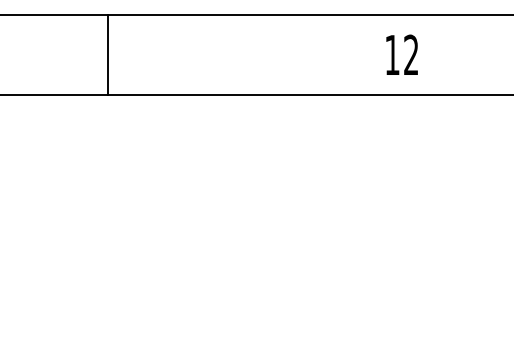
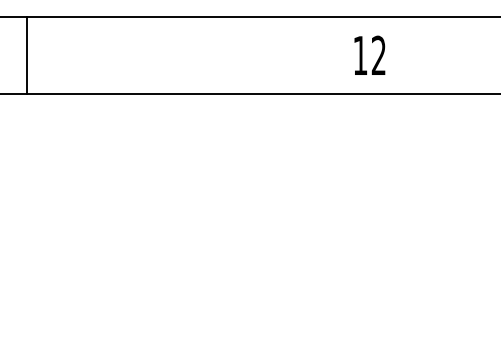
text: (401, 53) -> (369, 54), moved
line: (108, 54) -> (26, 55), moved

